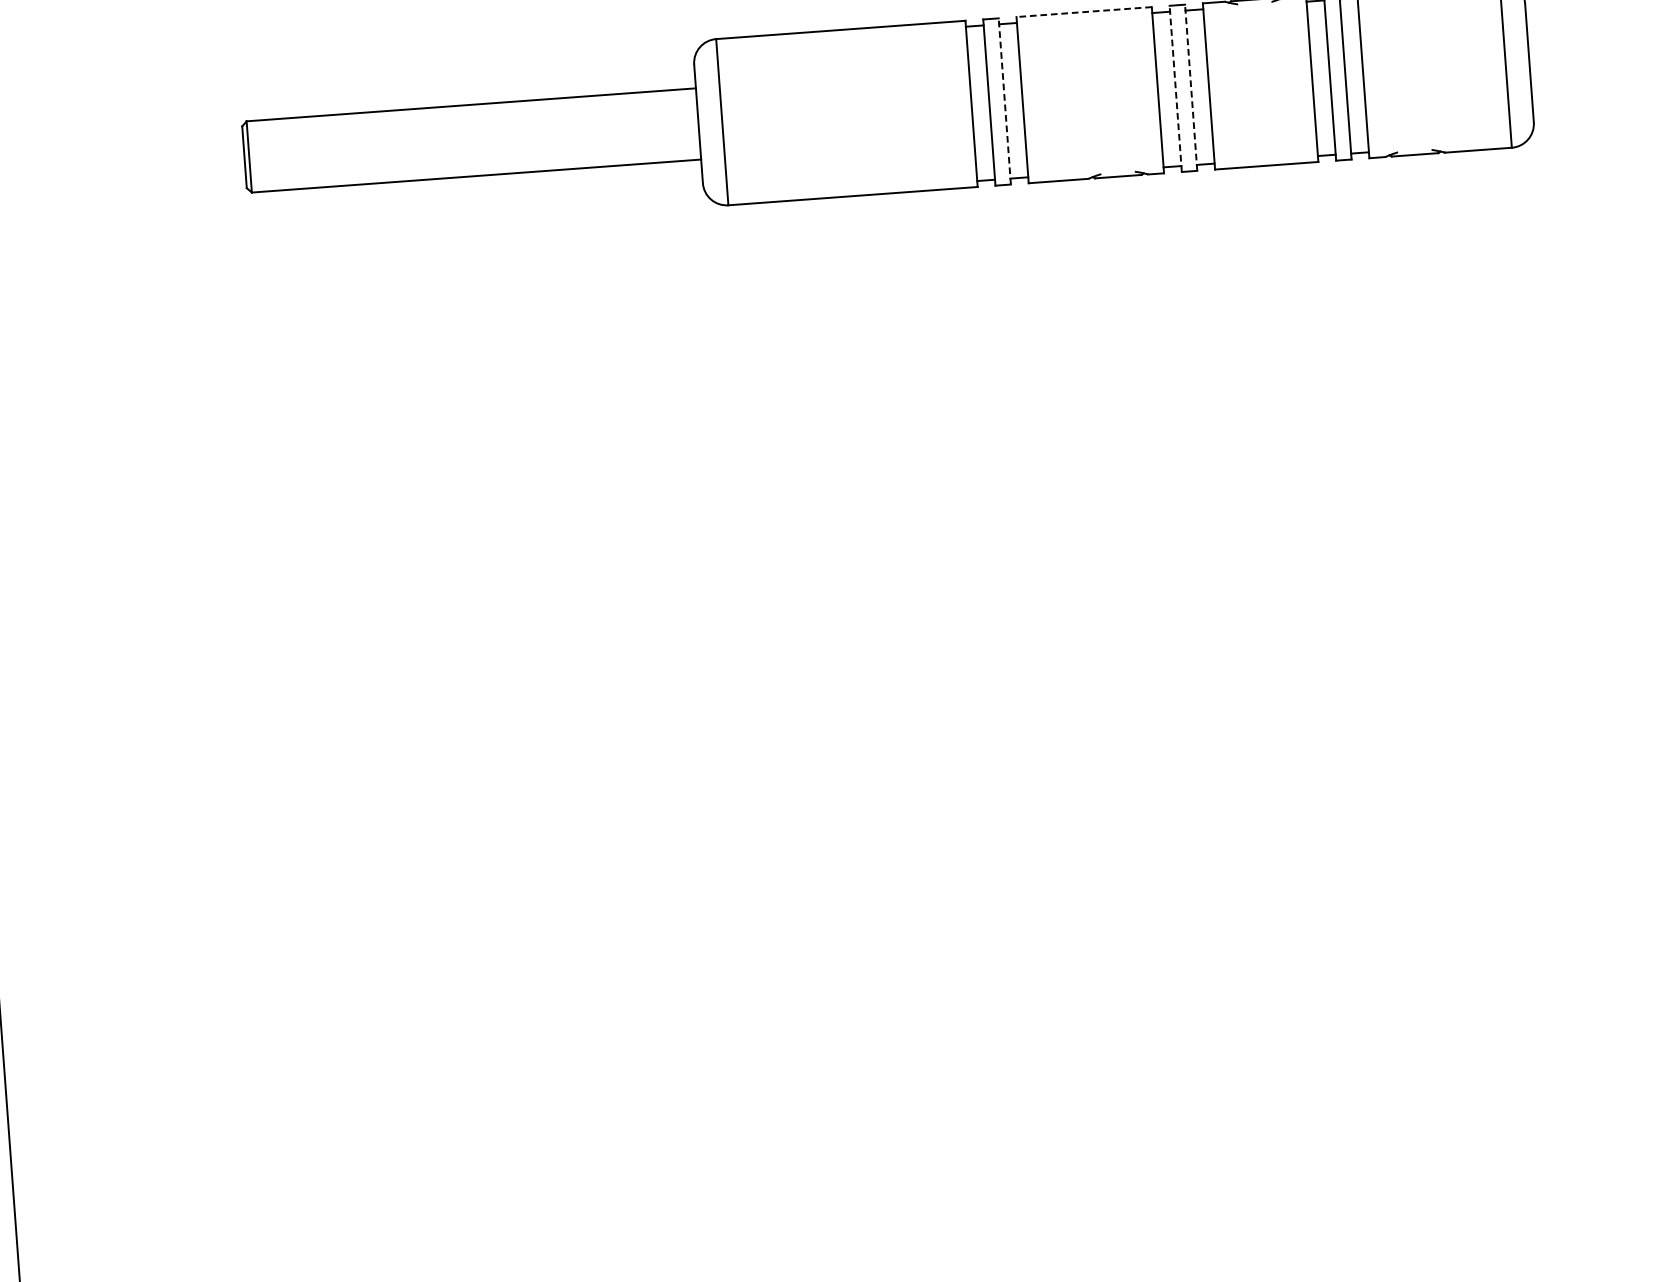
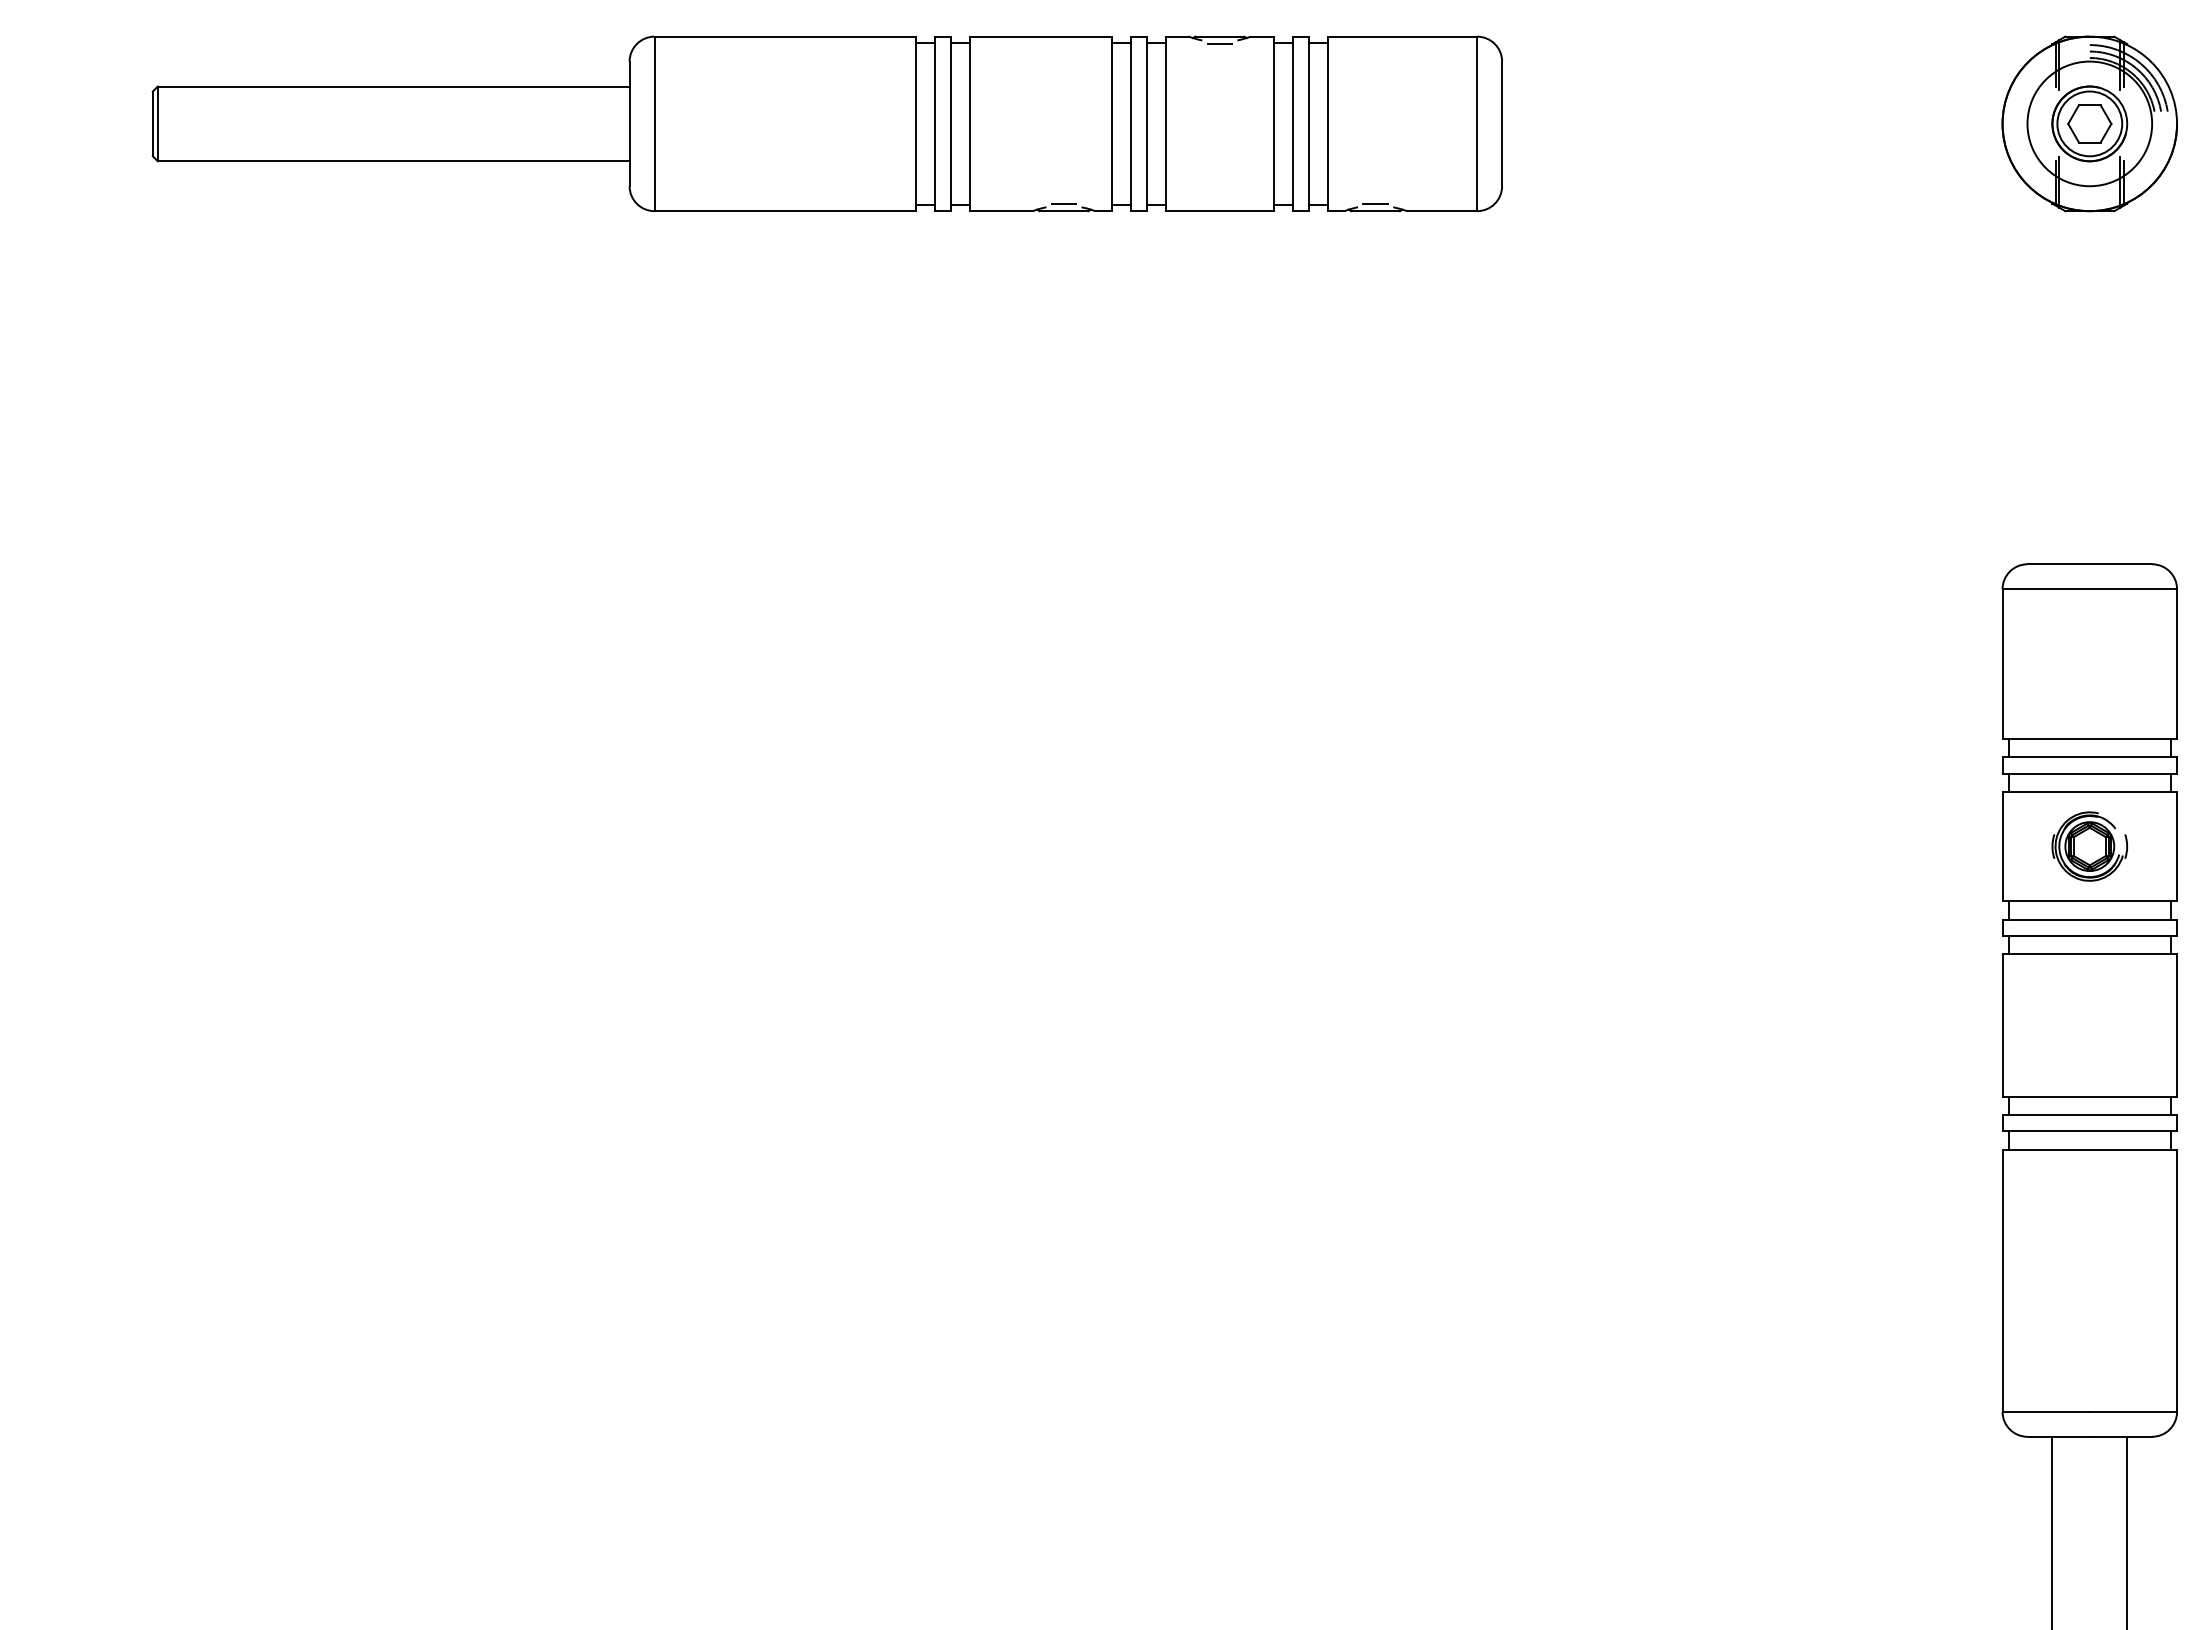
line: (1254, 7) -> (1219, 44), added
line: (1083, 11) -> (1040, 36), dashed -> solid
line: (1190, 87) -> (1146, 123), dashed -> solid
line: (1175, 88) -> (1130, 123), dashed -> solid
line: (1005, 101) -> (951, 123), dashed -> solid
line: (1414, 147) -> (1375, 203), added
line: (1117, 169) -> (1063, 203), added

